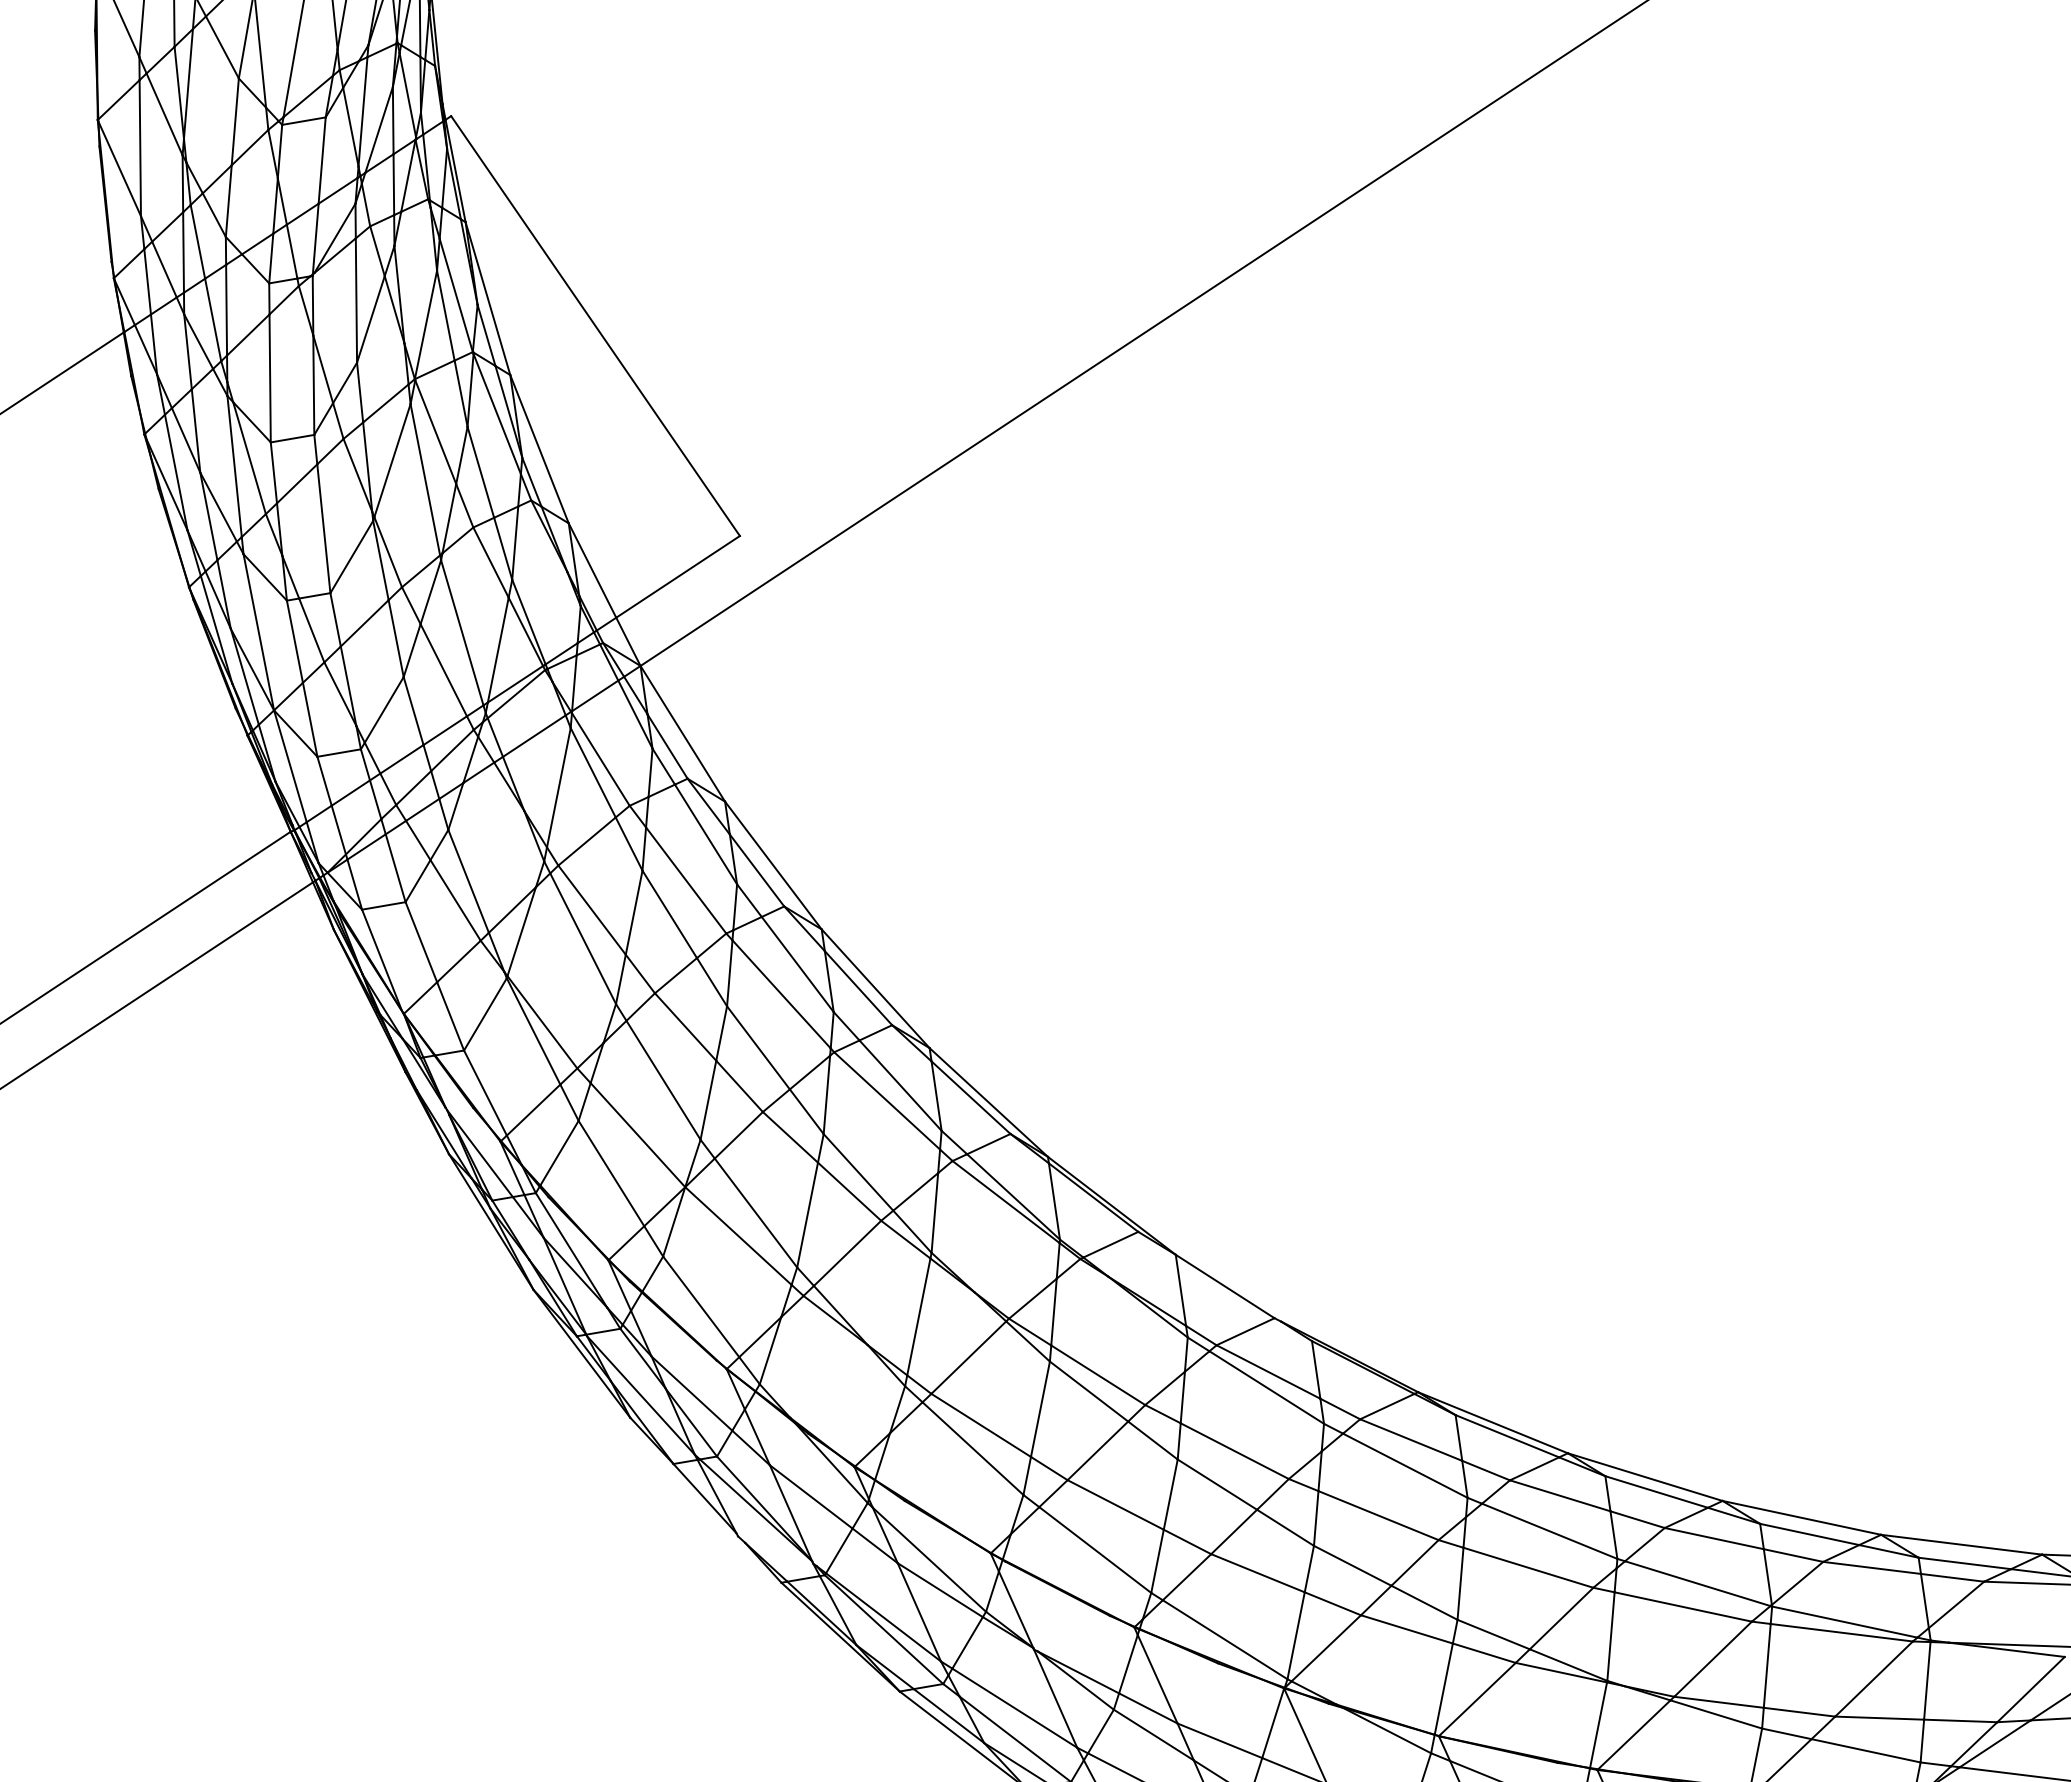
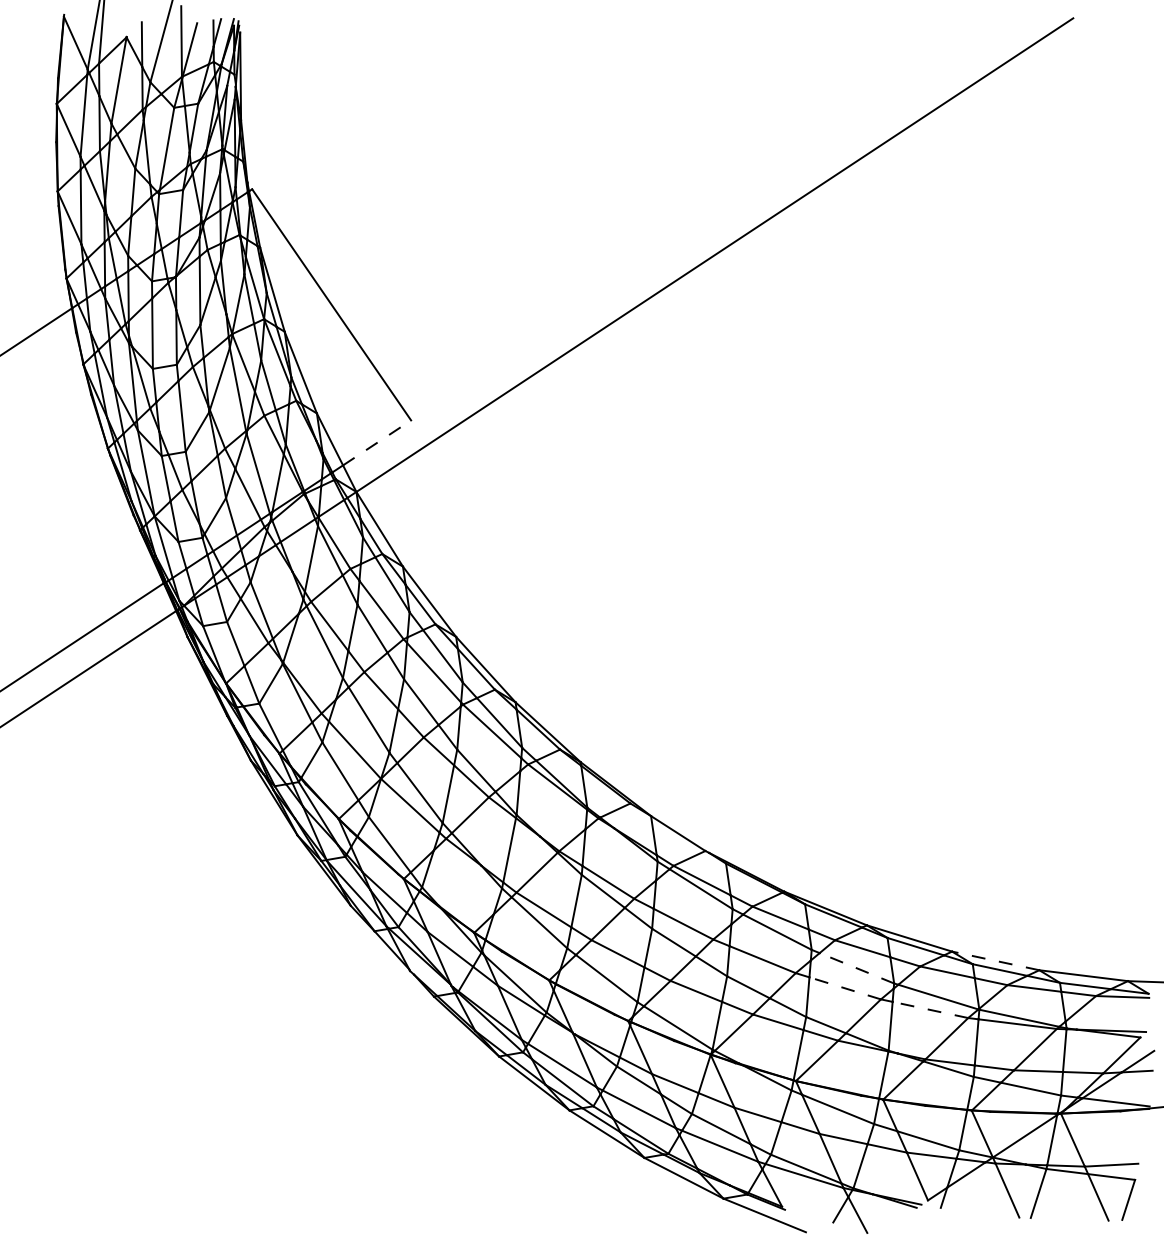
line: (678, 576) -> (377, 442), solid -> dashed
line: (1801, 1517) -> (995, 960), solid -> dashed
line: (1548, 1531) -> (856, 968), solid -> dashed
line: (1527, 1567) -> (844, 988), solid -> dashed
line: (1683, 1606) -> (930, 1009), solid -> dashed

